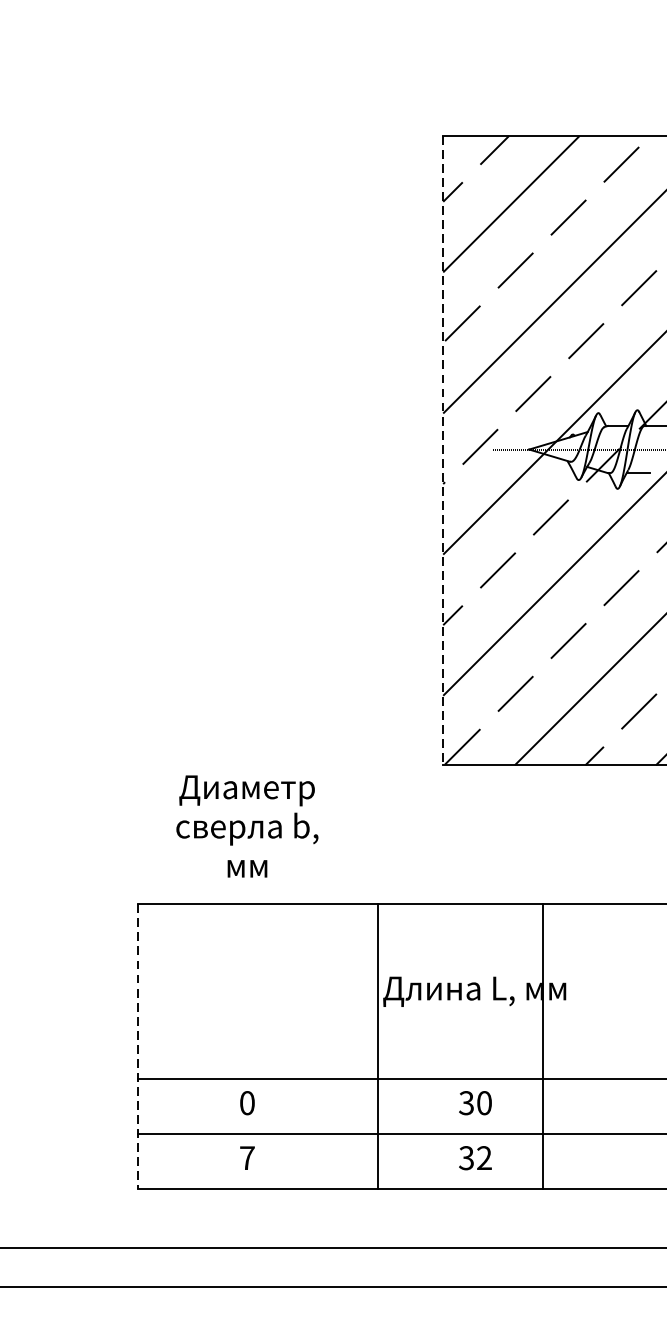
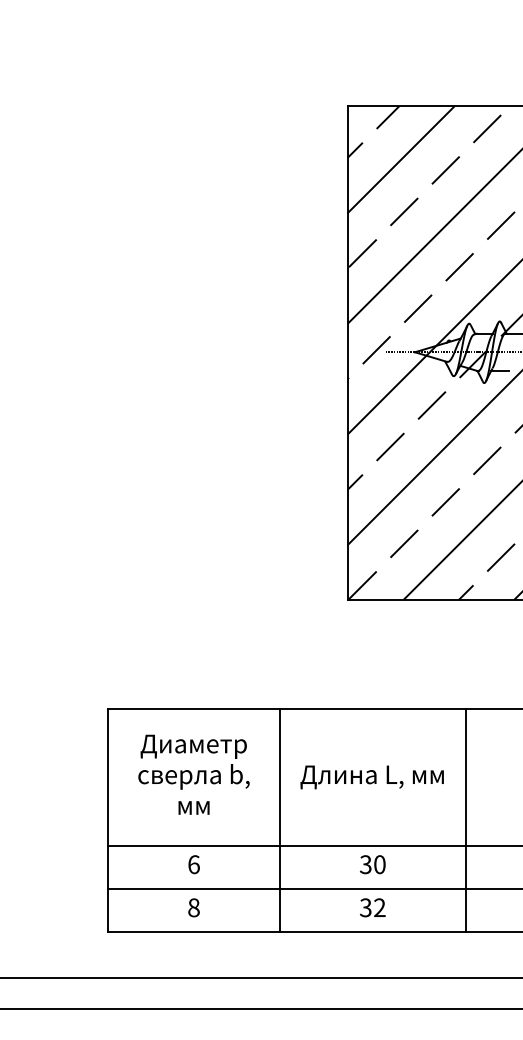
line: (443, 451) -> (347, 353), dashed -> solid
text: (246, 826) -> (193, 774), moved
line: (378, 1045) -> (280, 819), moved
line: (542, 1045) -> (465, 819), moved
line: (138, 1046) -> (108, 820), dashed -> solid
text: (246, 1102) -> (193, 864), 0 -> 6
text: (246, 1157) -> (193, 907), 7 -> 8

